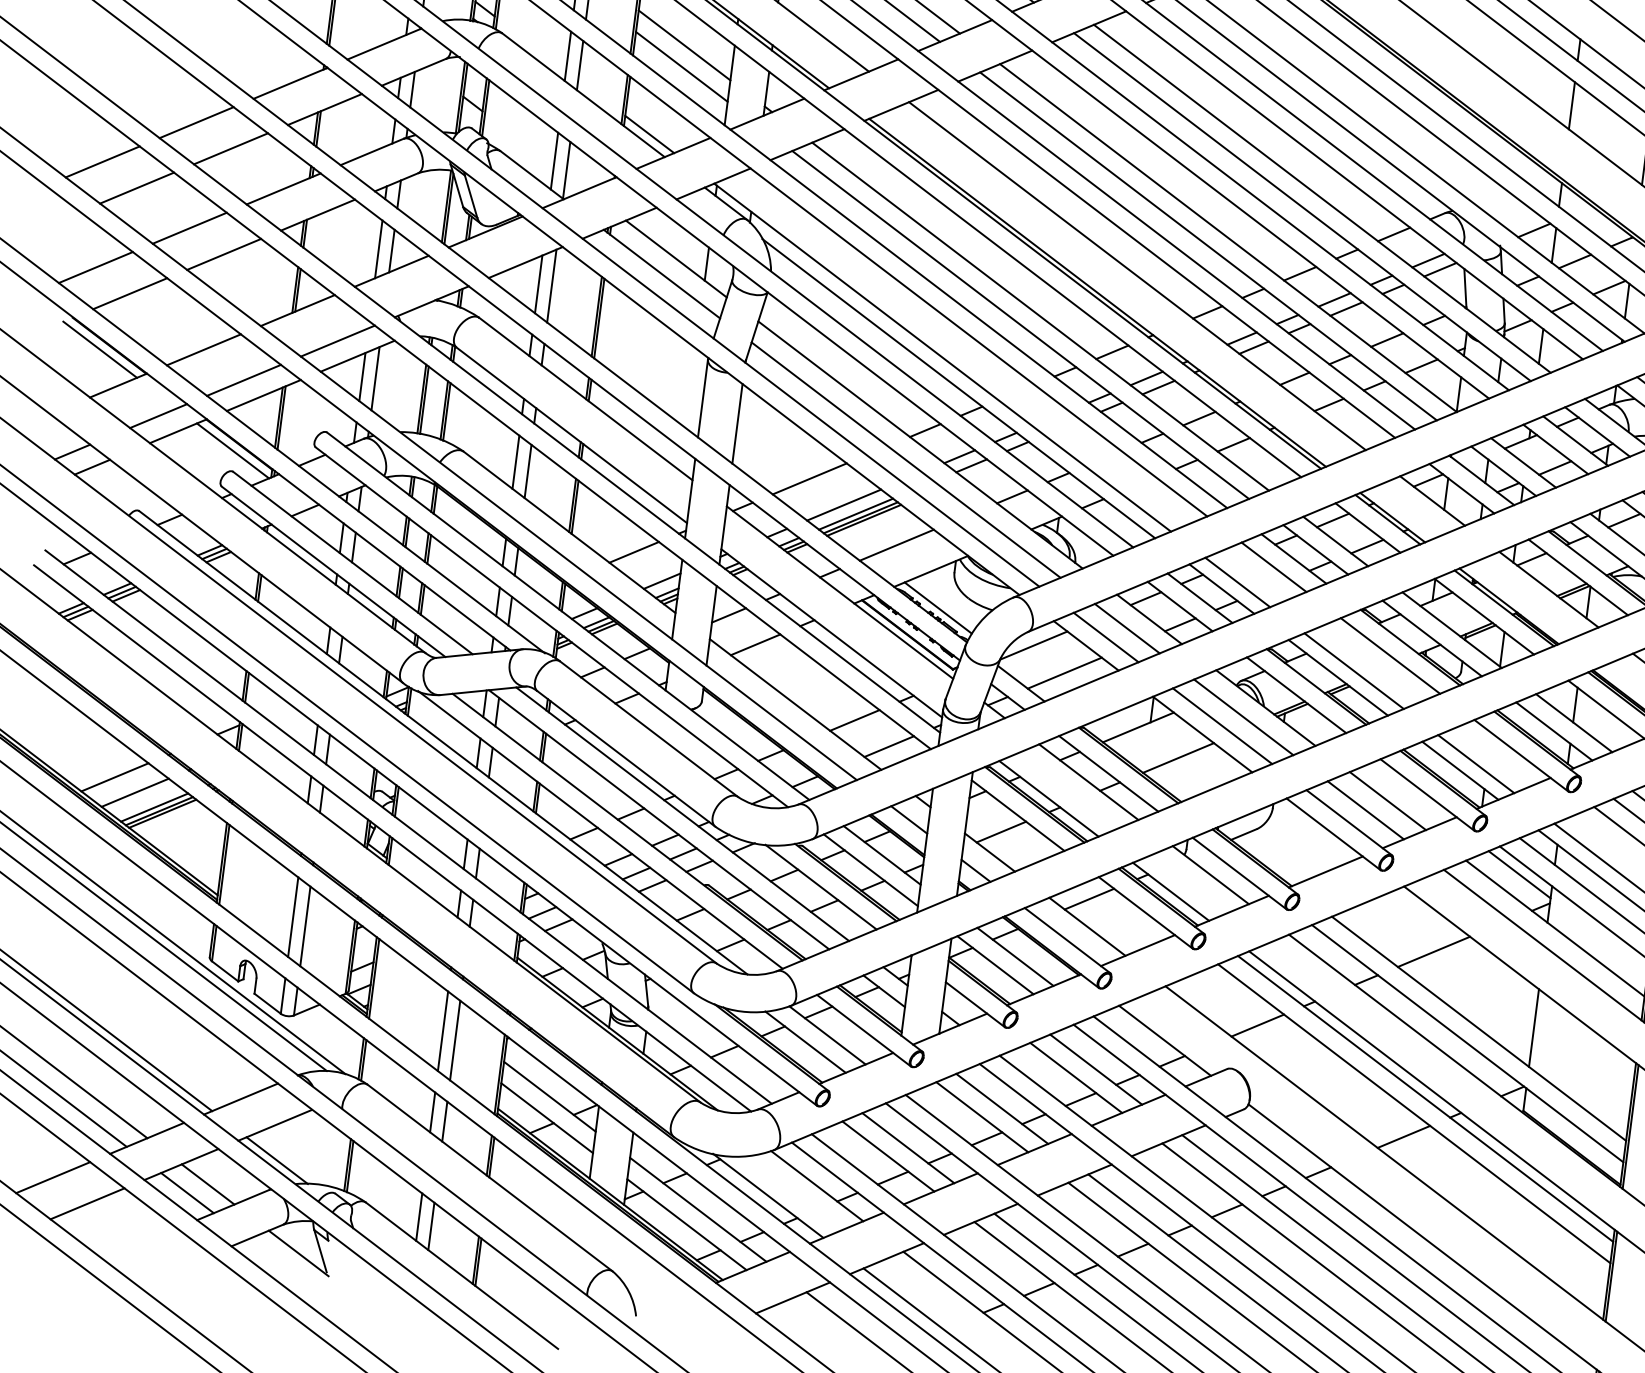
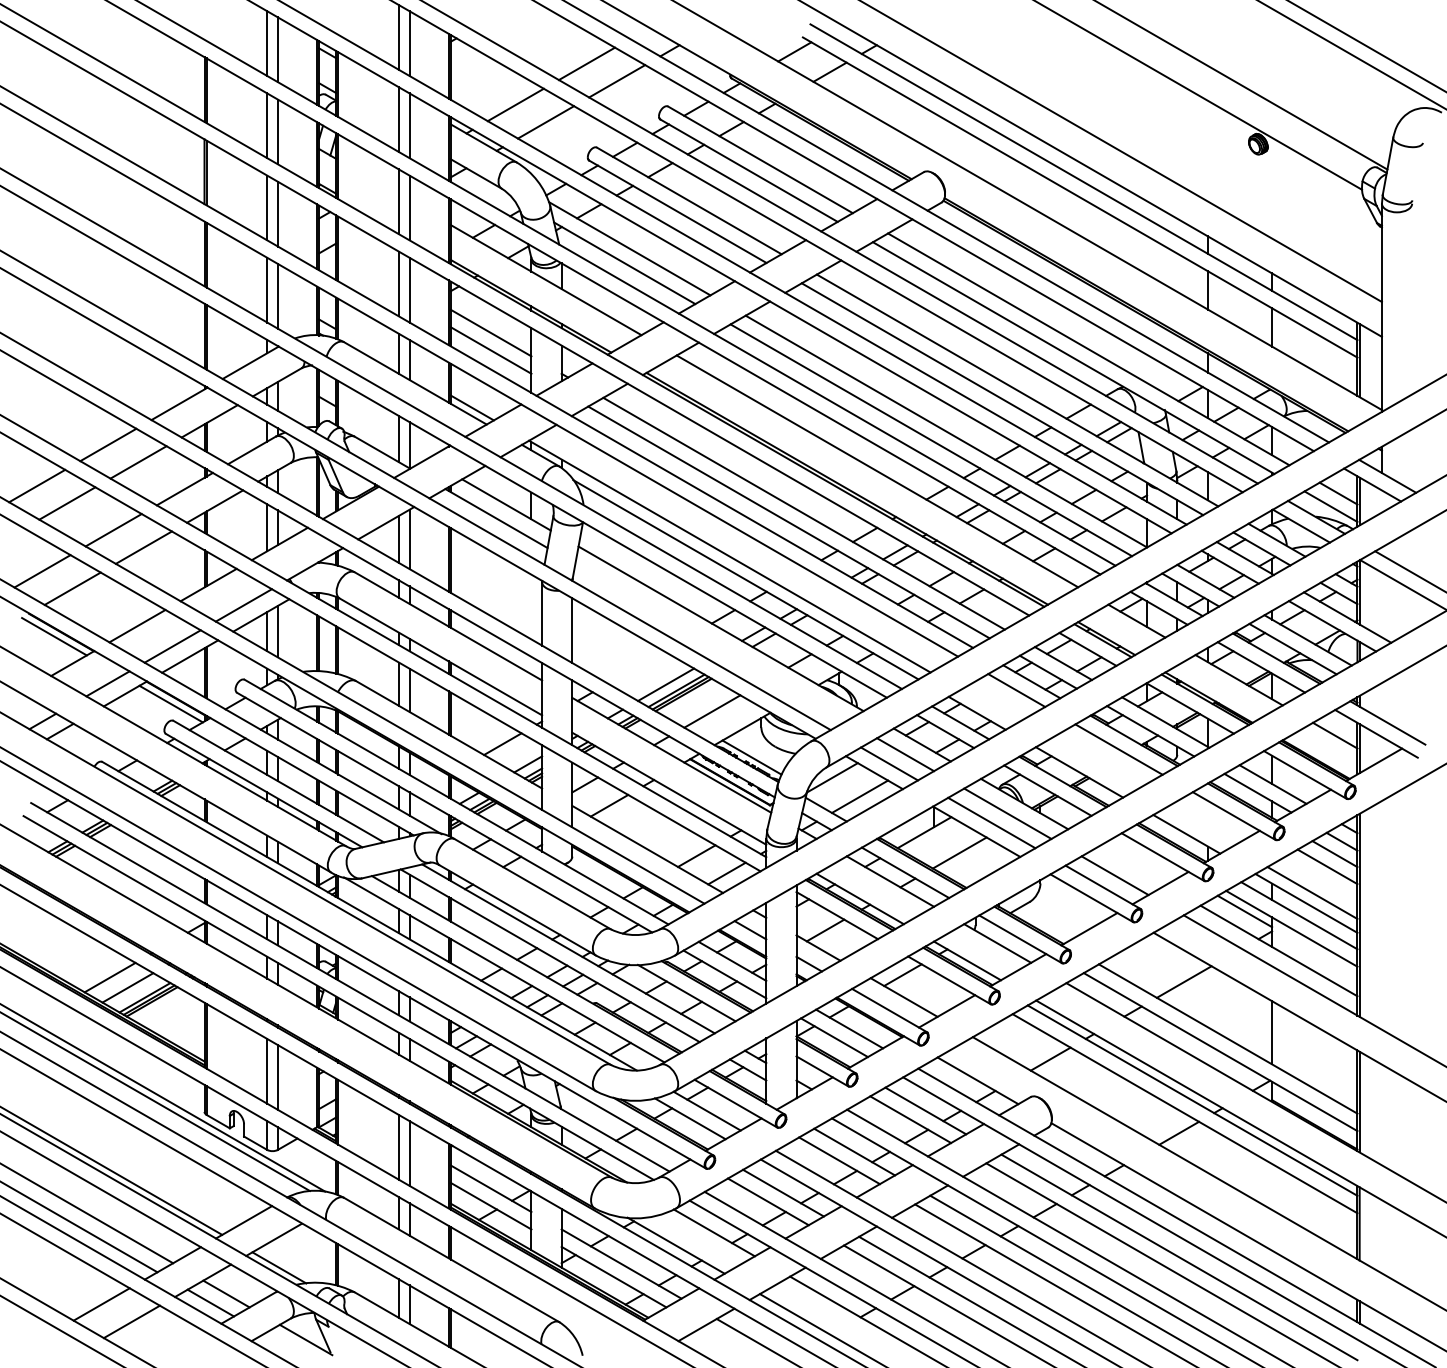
line: (905, 460) -> (710, 642), removed
line: (809, 479) -> (635, 667), removed
line: (1237, 581) -> (988, 705), removed
line: (1354, 671) -> (1091, 765), removed
line: (1475, 764) -> (1198, 827), removed
line: (1387, 800) -> (1131, 865), removed

